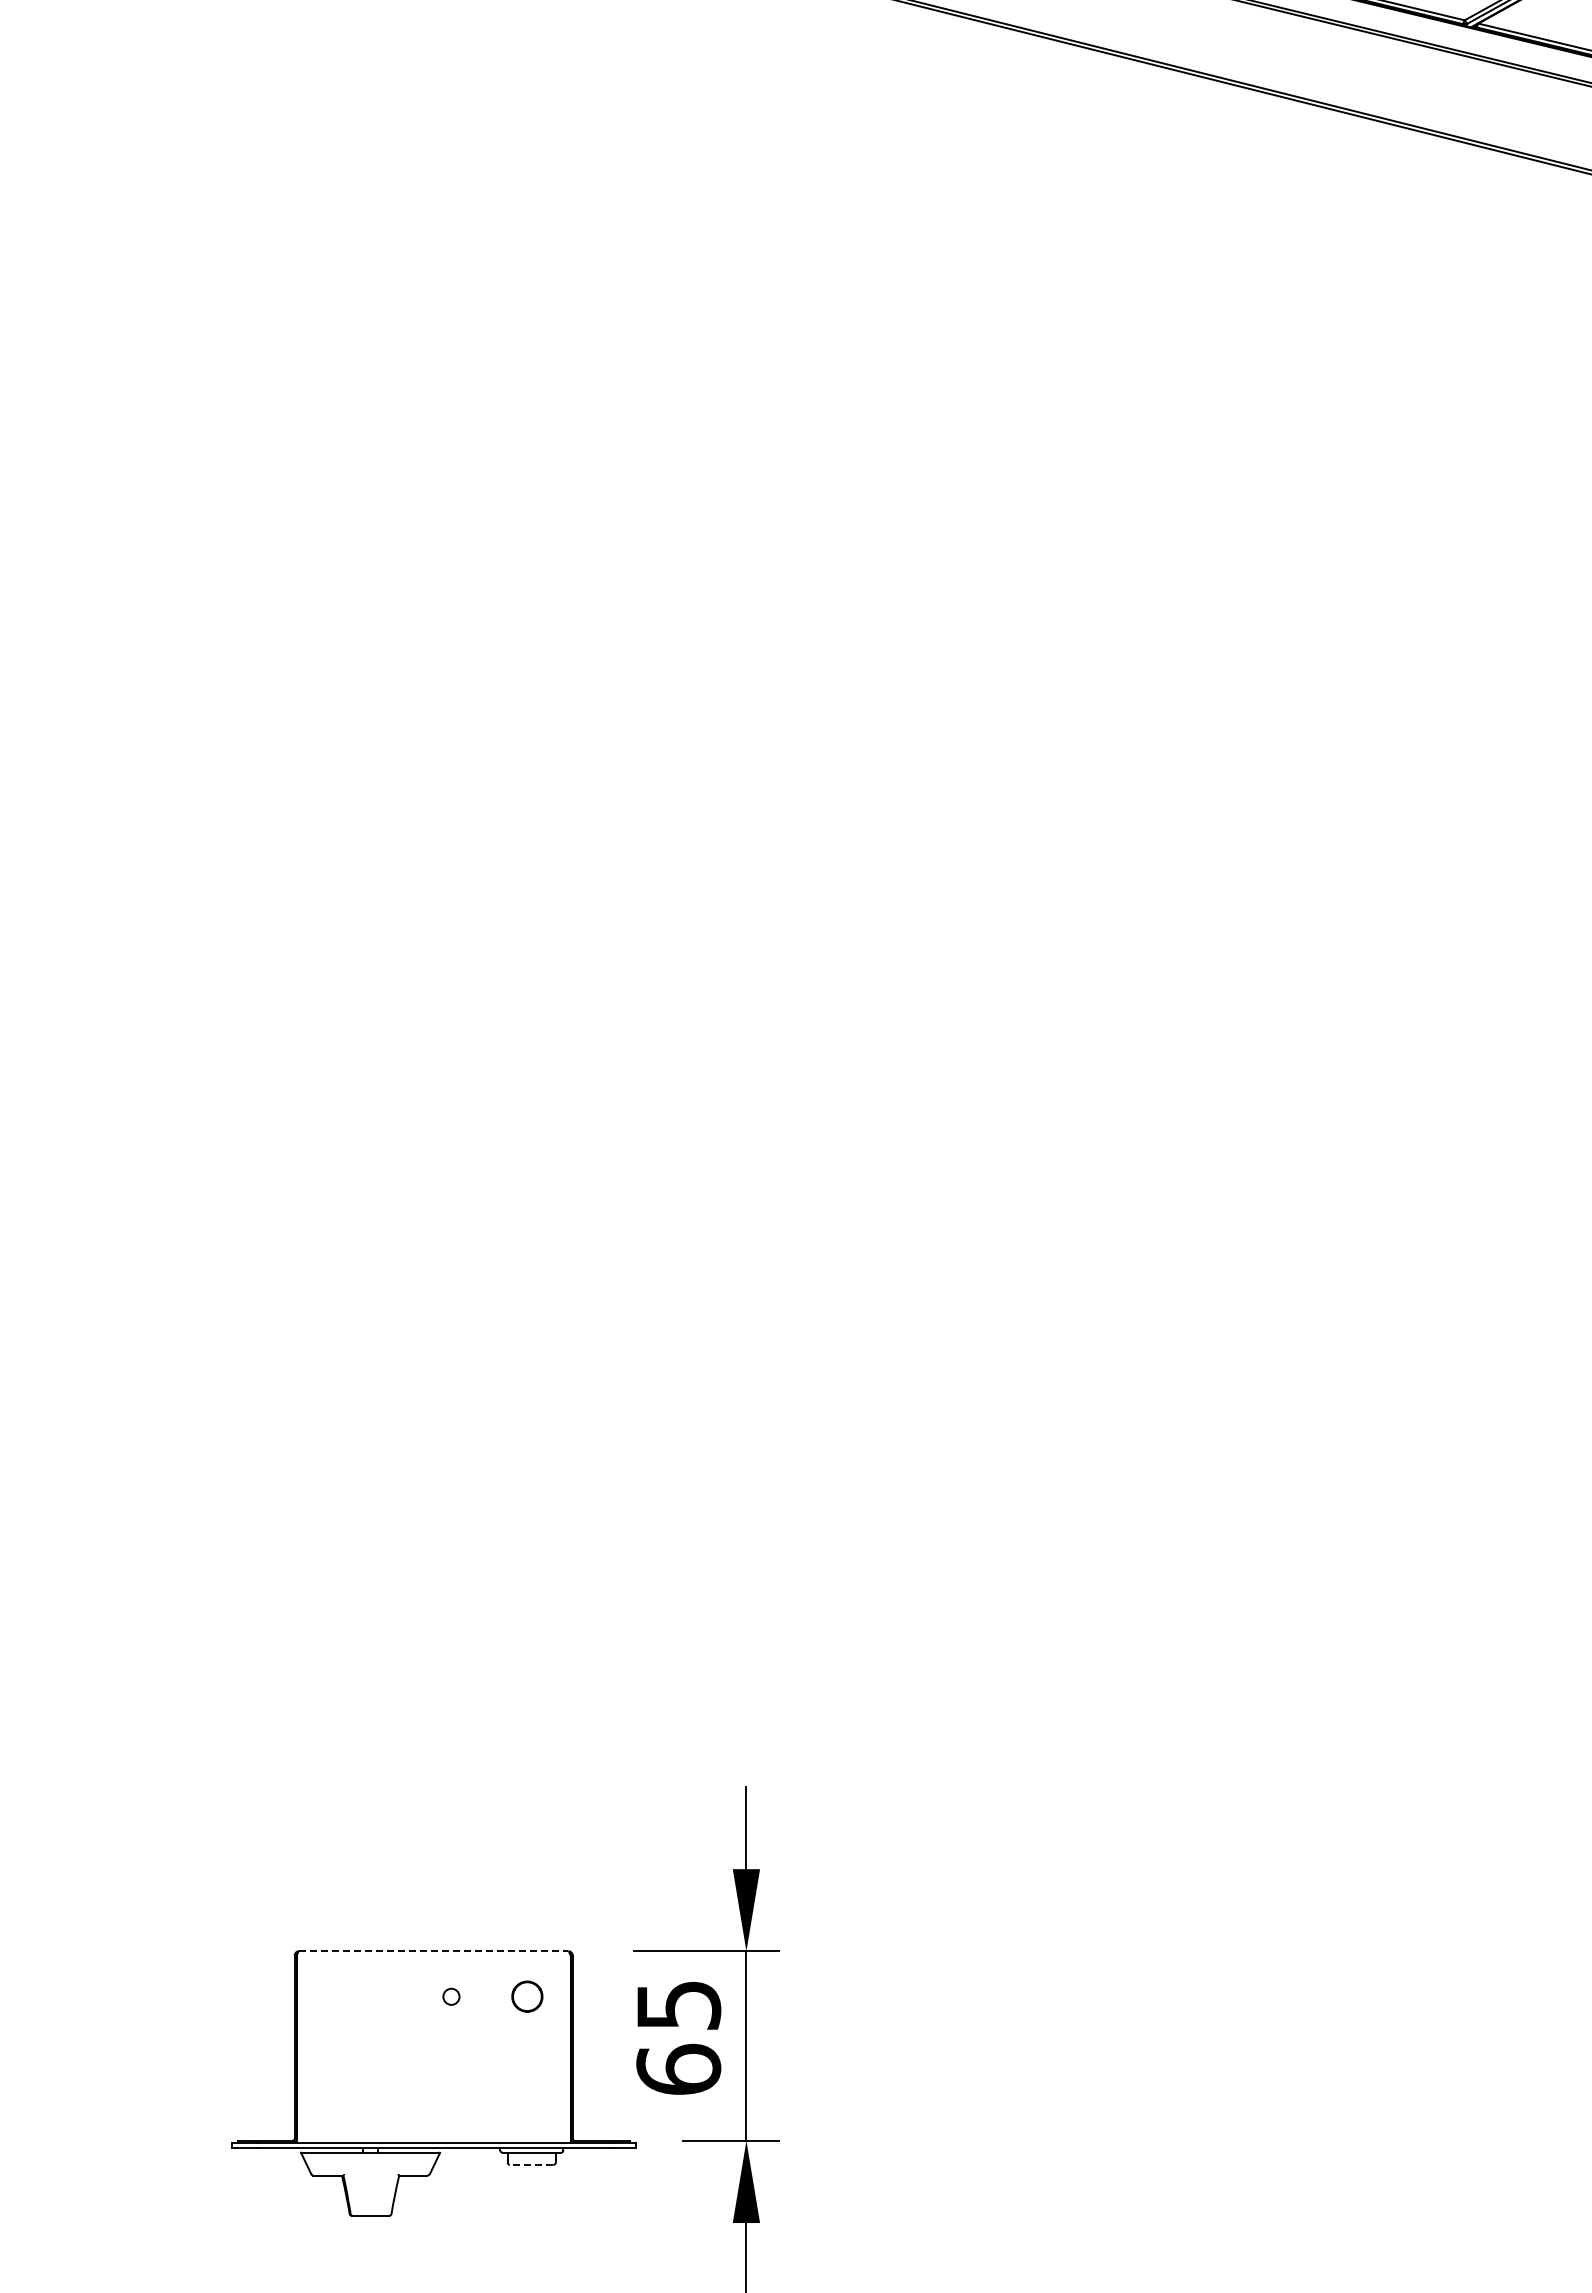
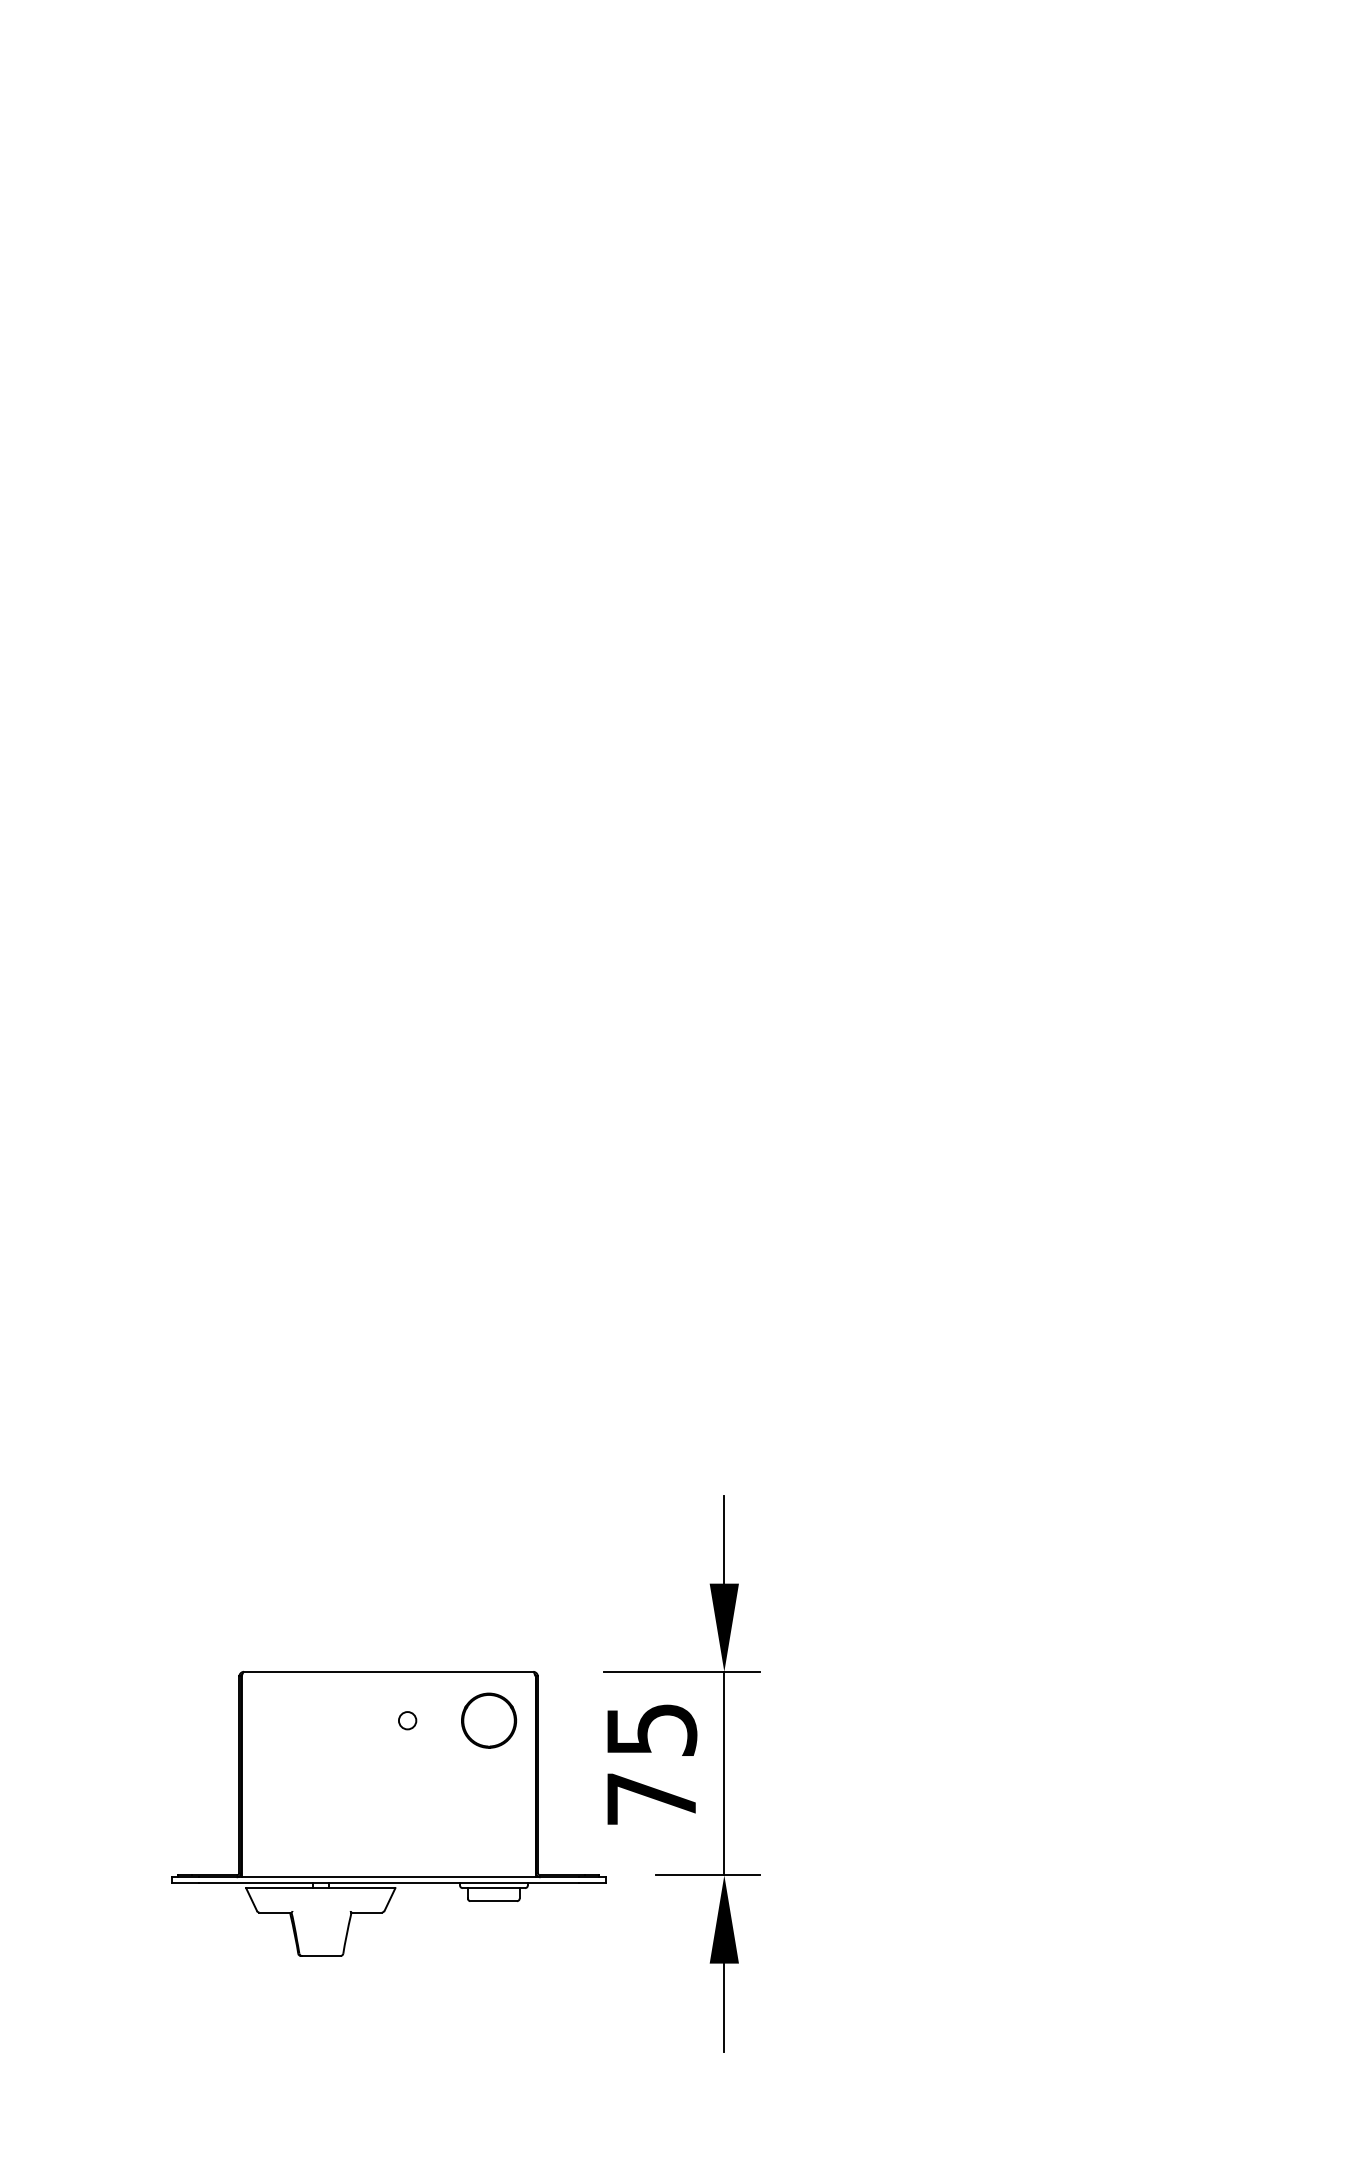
line: (433, 1951) -> (388, 1672), dashed -> solid
part: (527, 1996) -> (489, 1720), size x1.67
text: (678, 2068) -> (651, 1797), 65 -> 75
line: (531, 2164) -> (493, 1900), dashed -> solid

